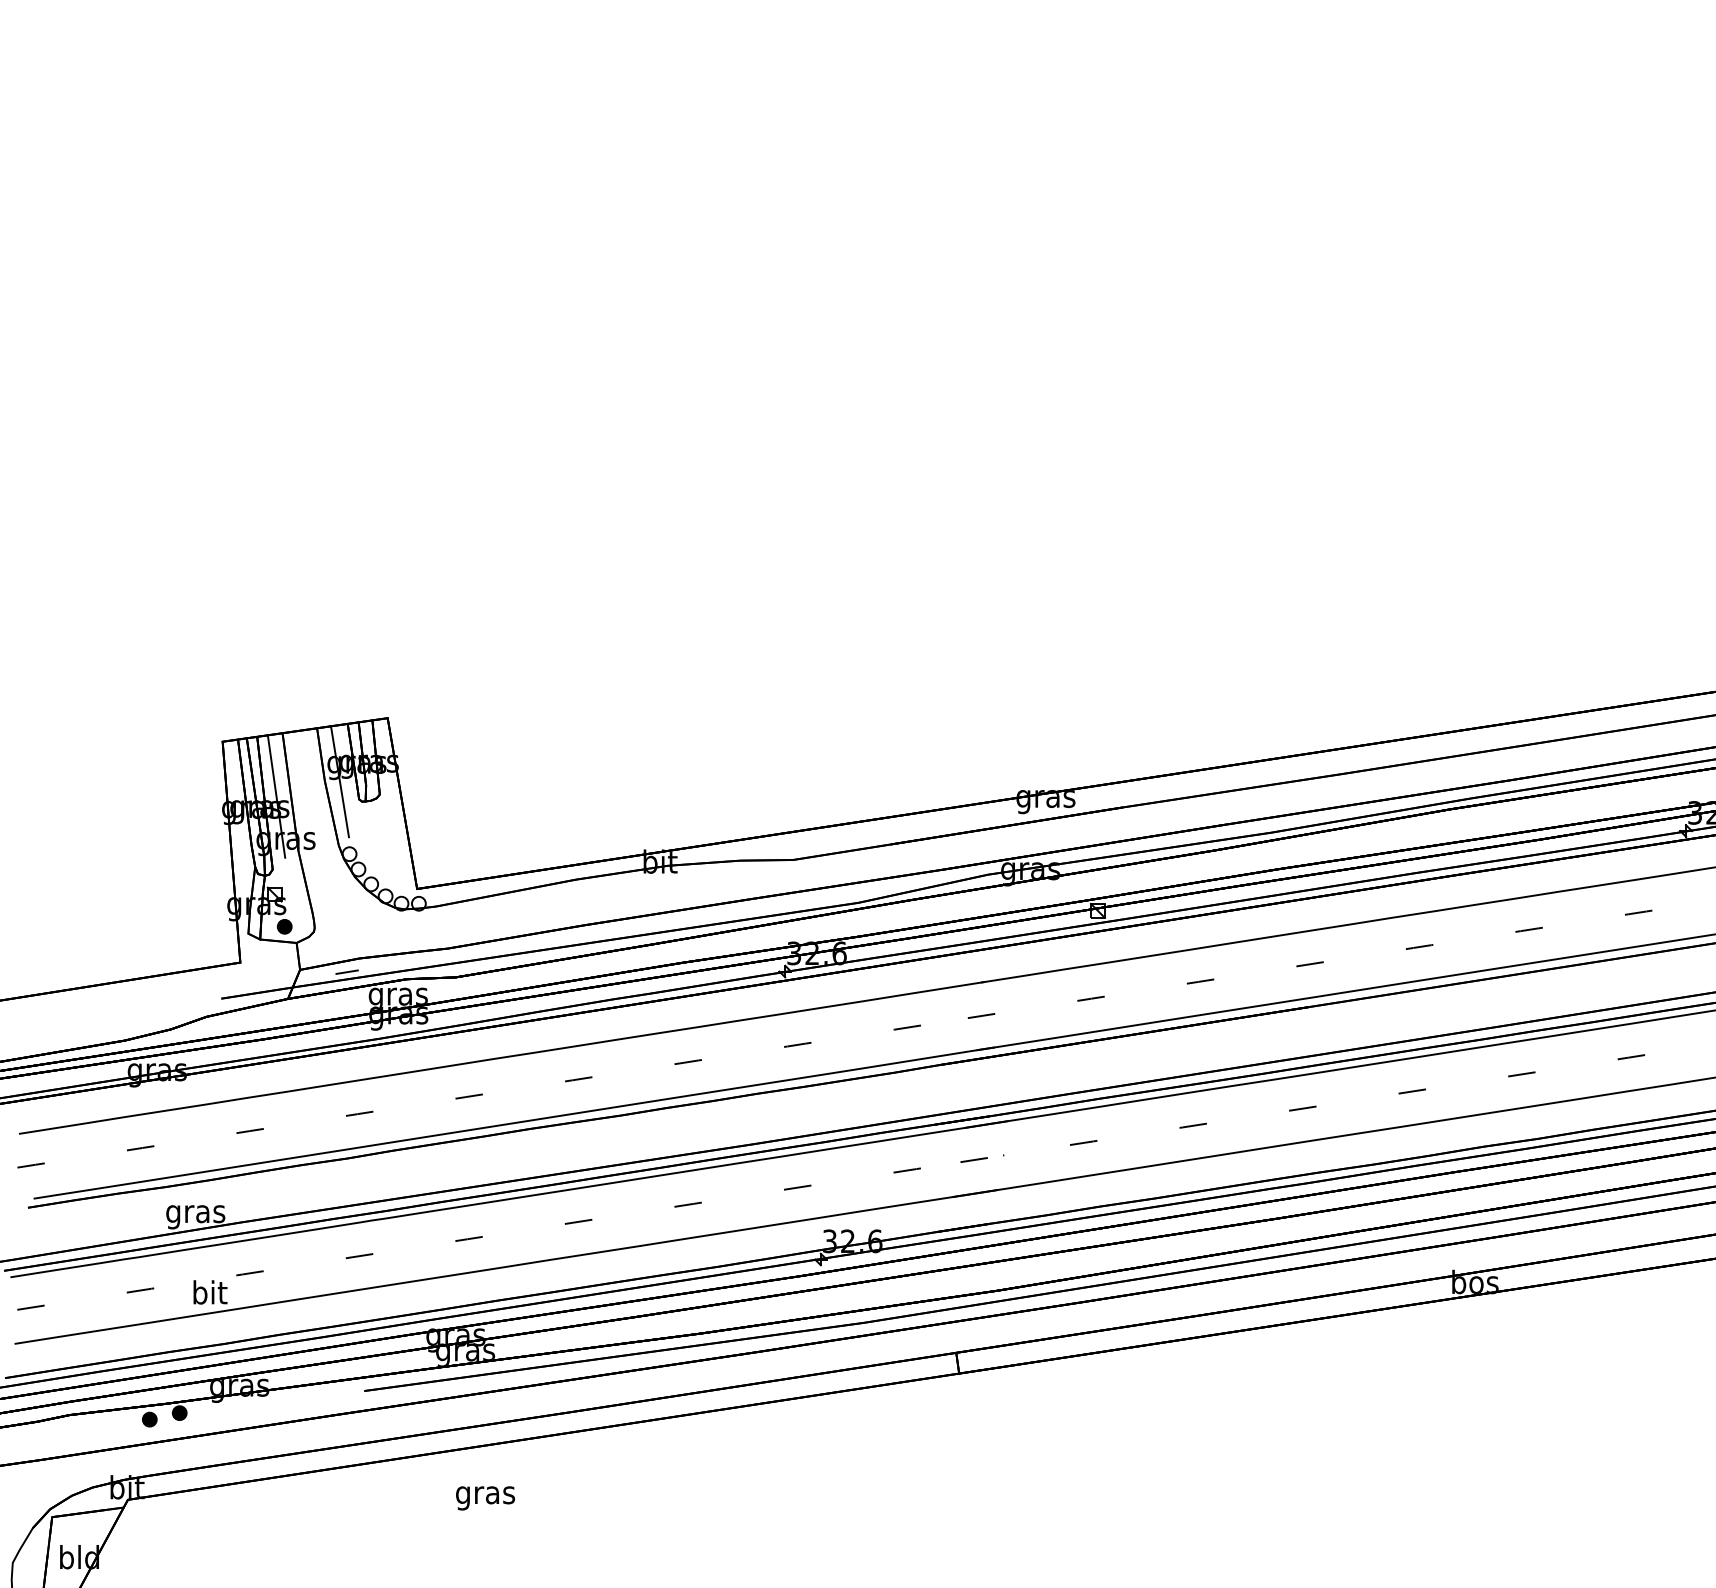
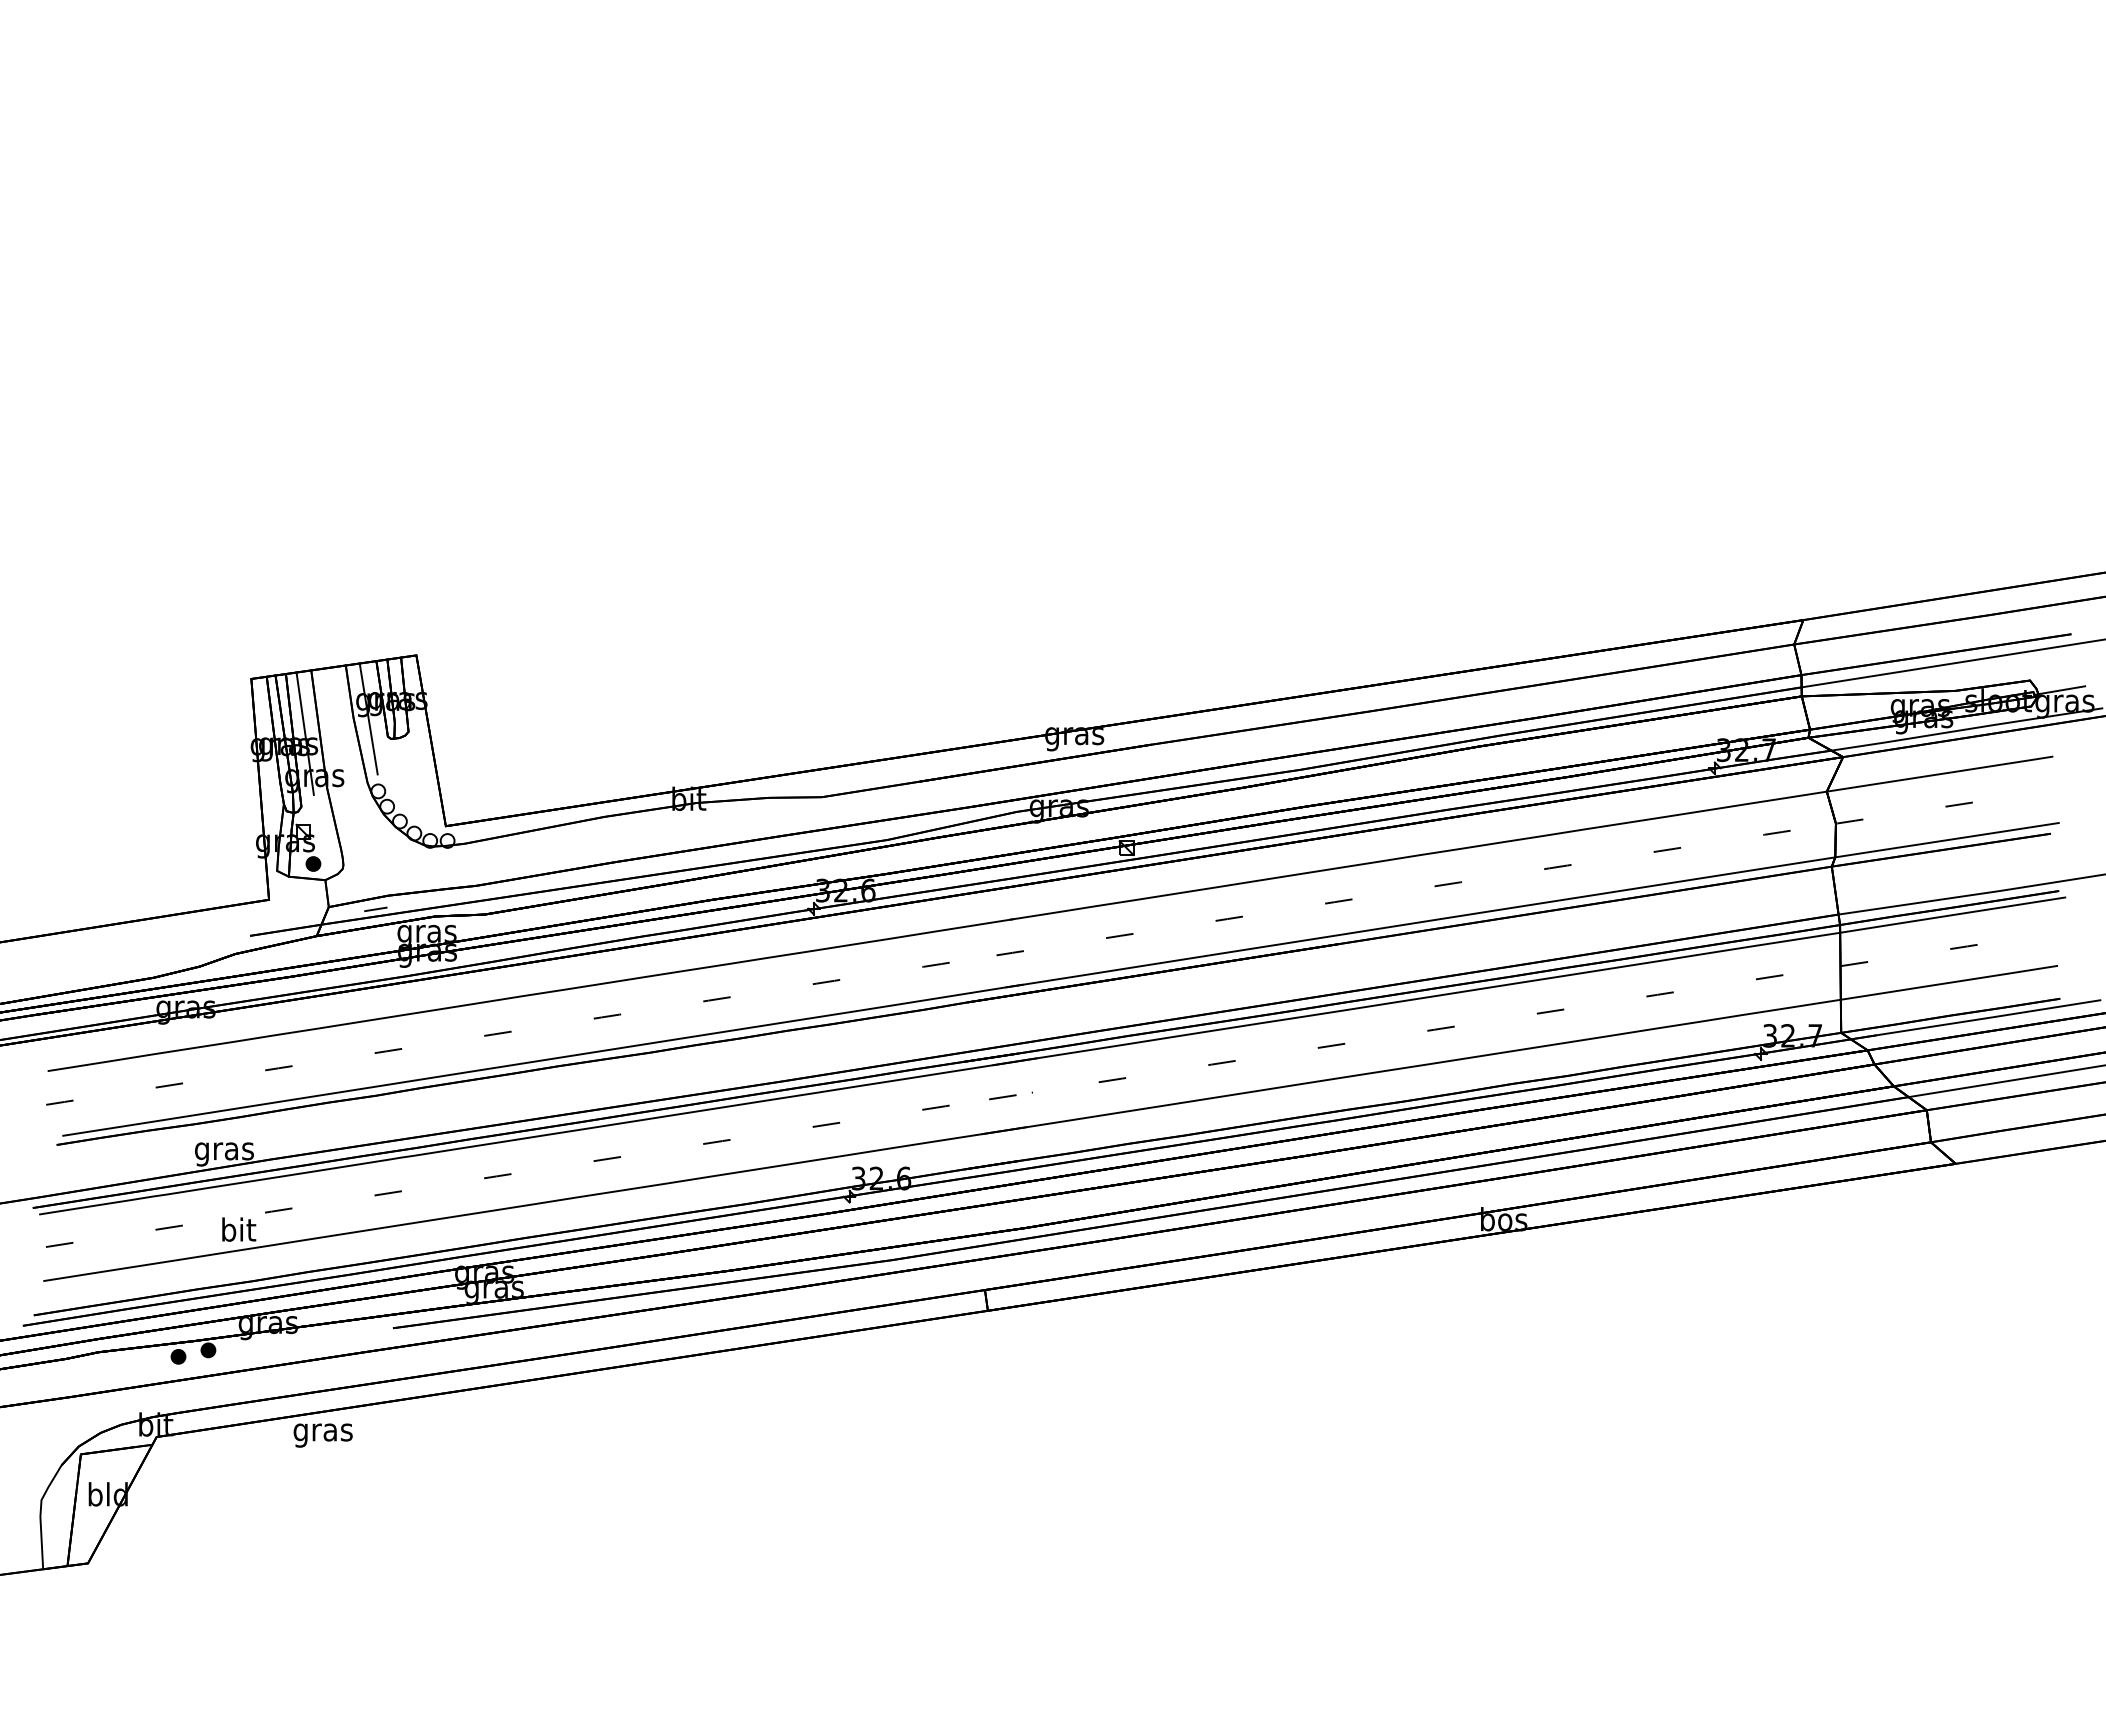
text: (484, 1498) -> (322, 1435), moved

